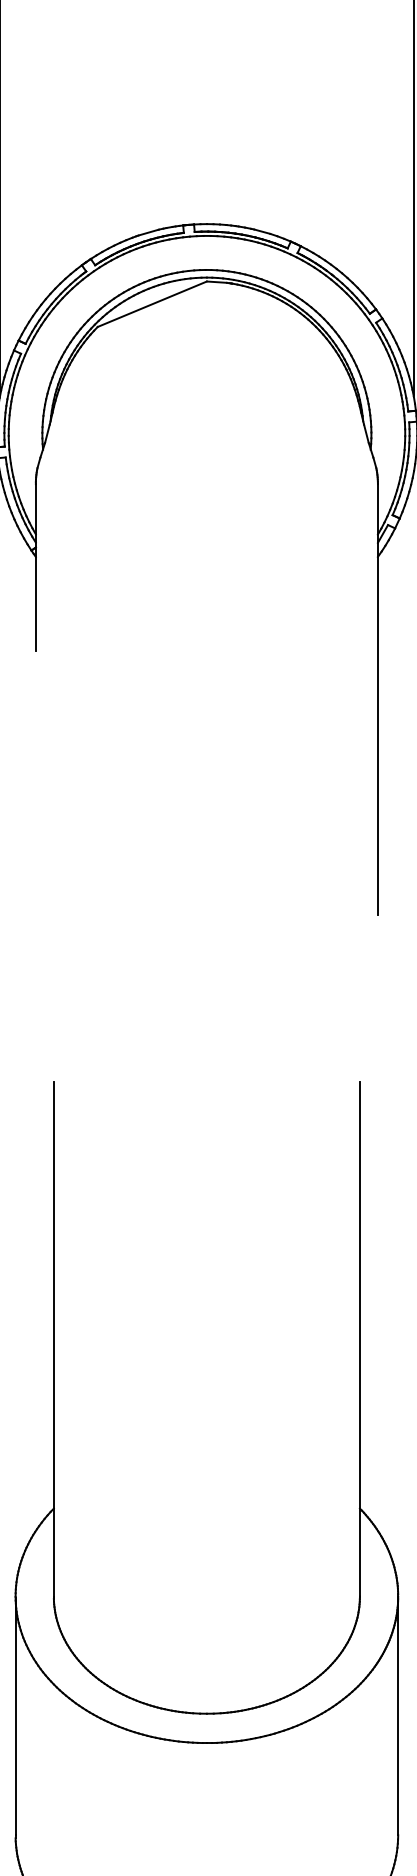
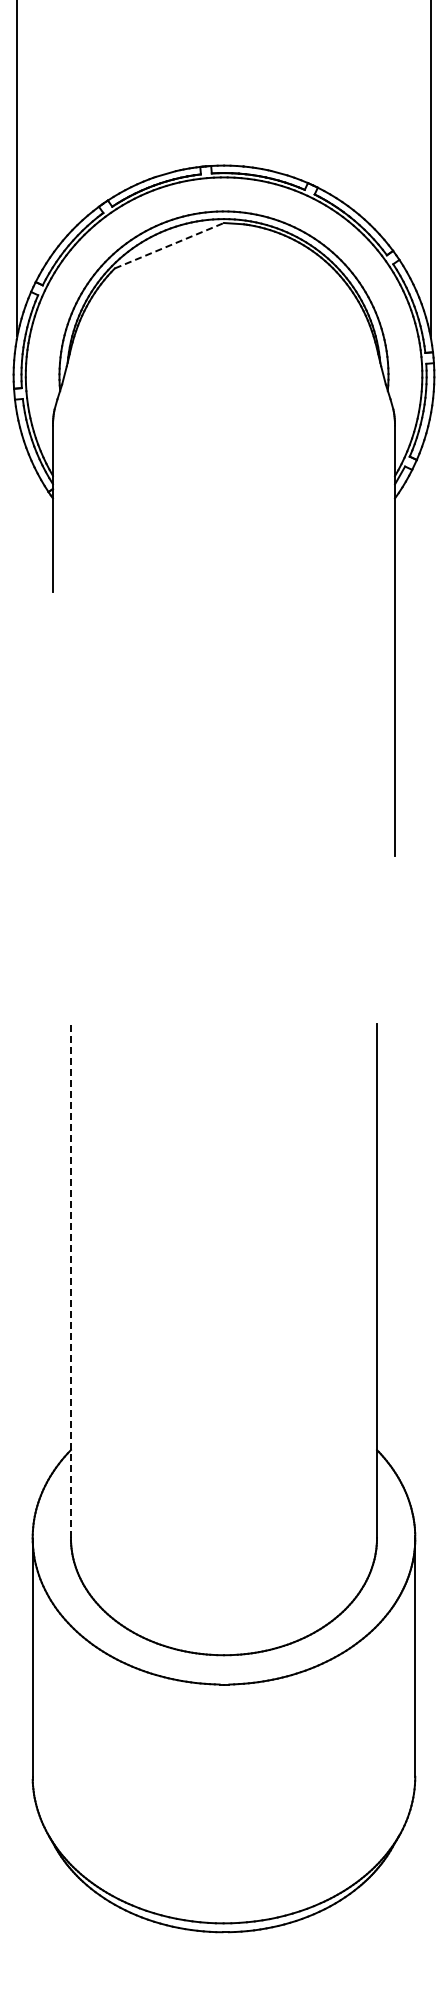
line: (152, 304) -> (169, 245), solid -> dashed
line: (53, 1339) -> (70, 1280), solid -> dashed

